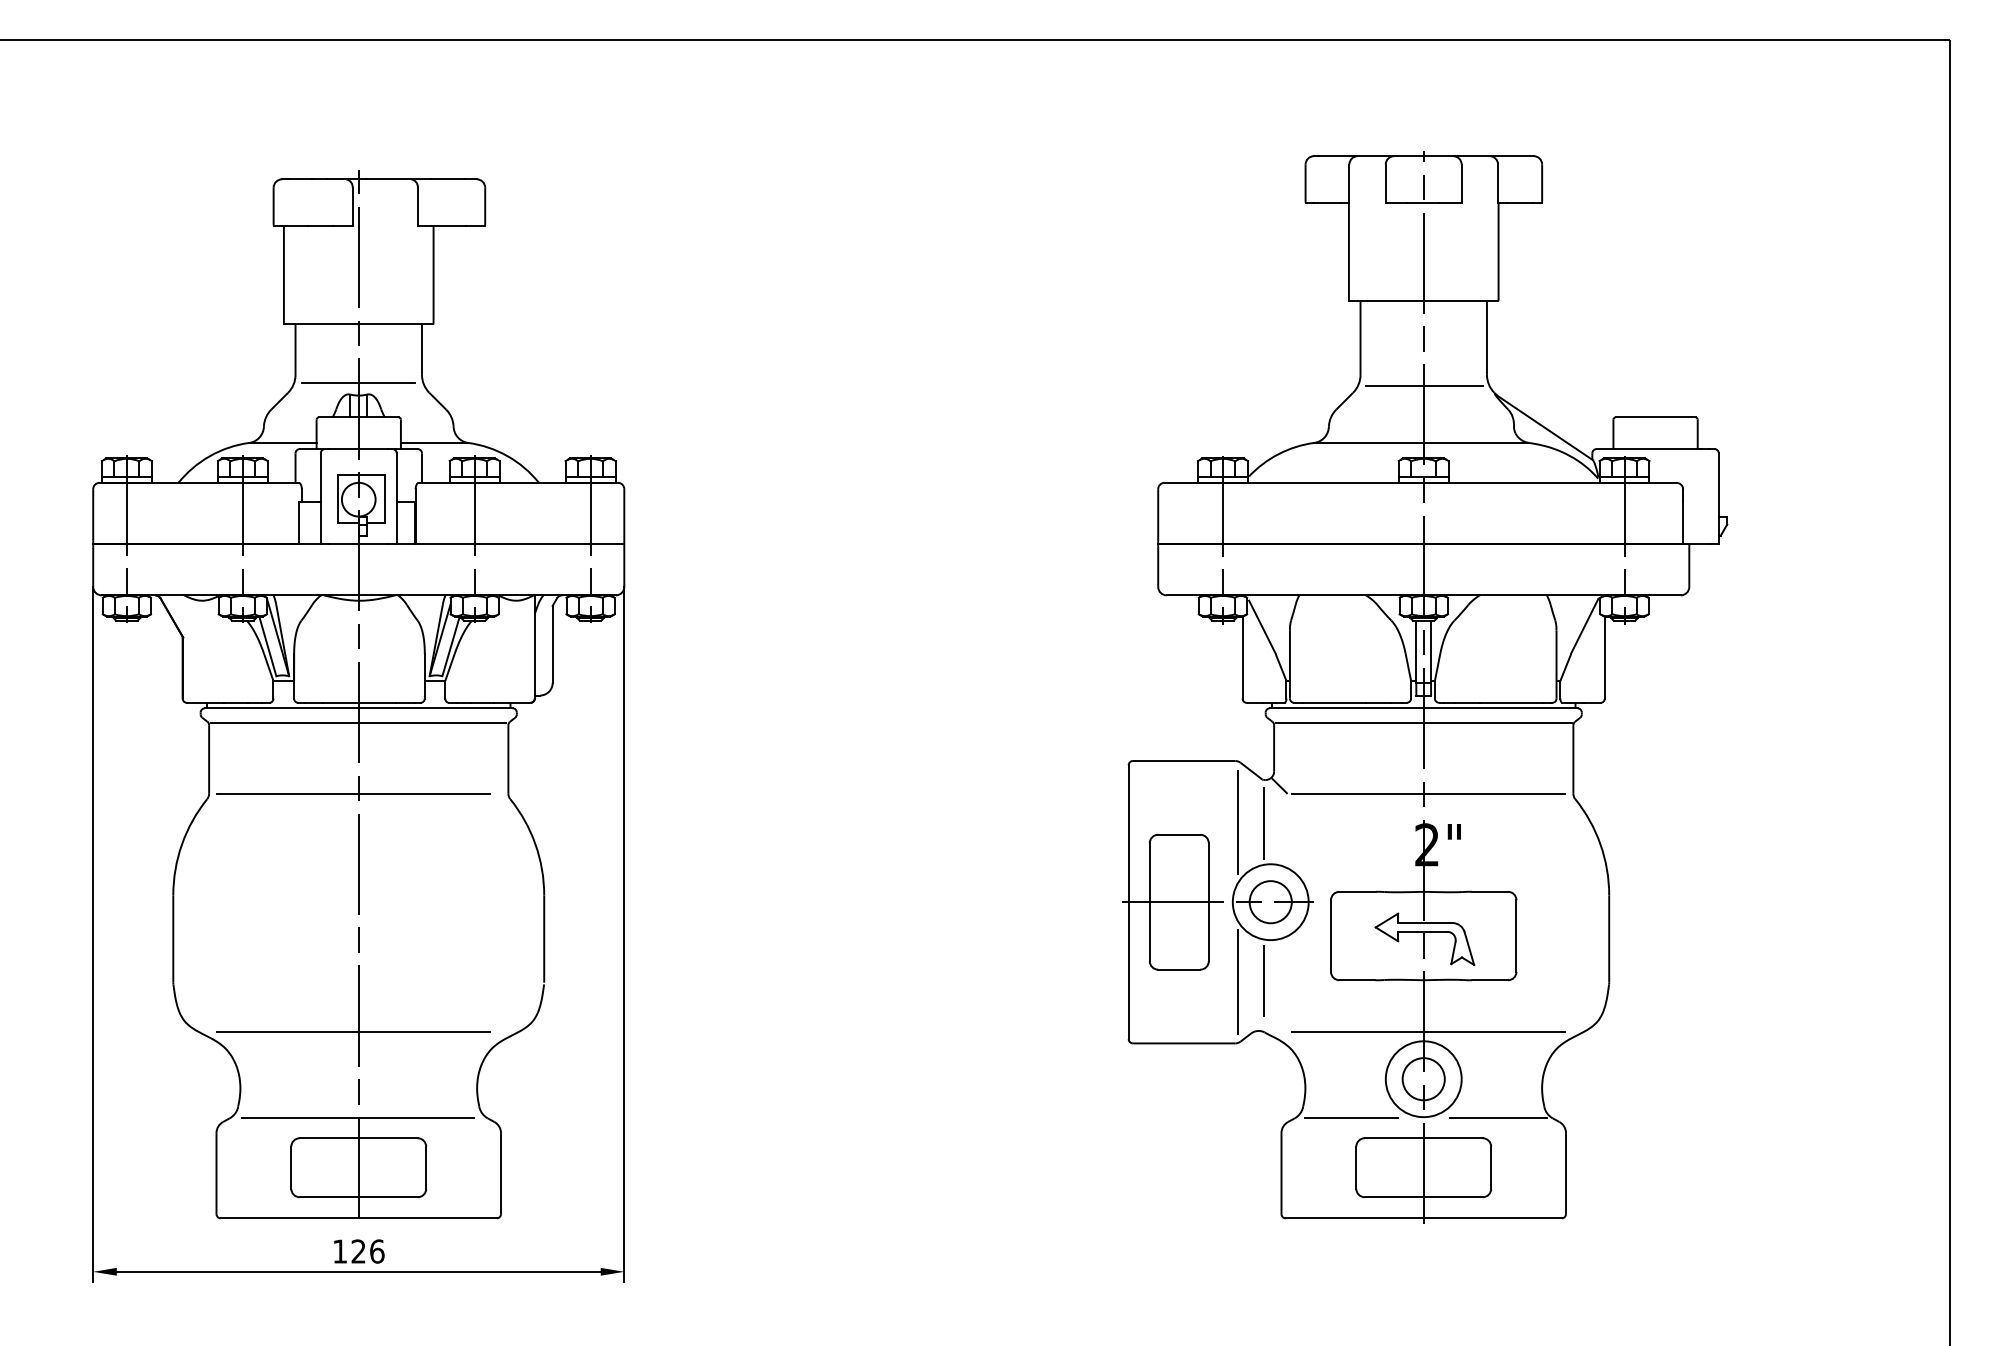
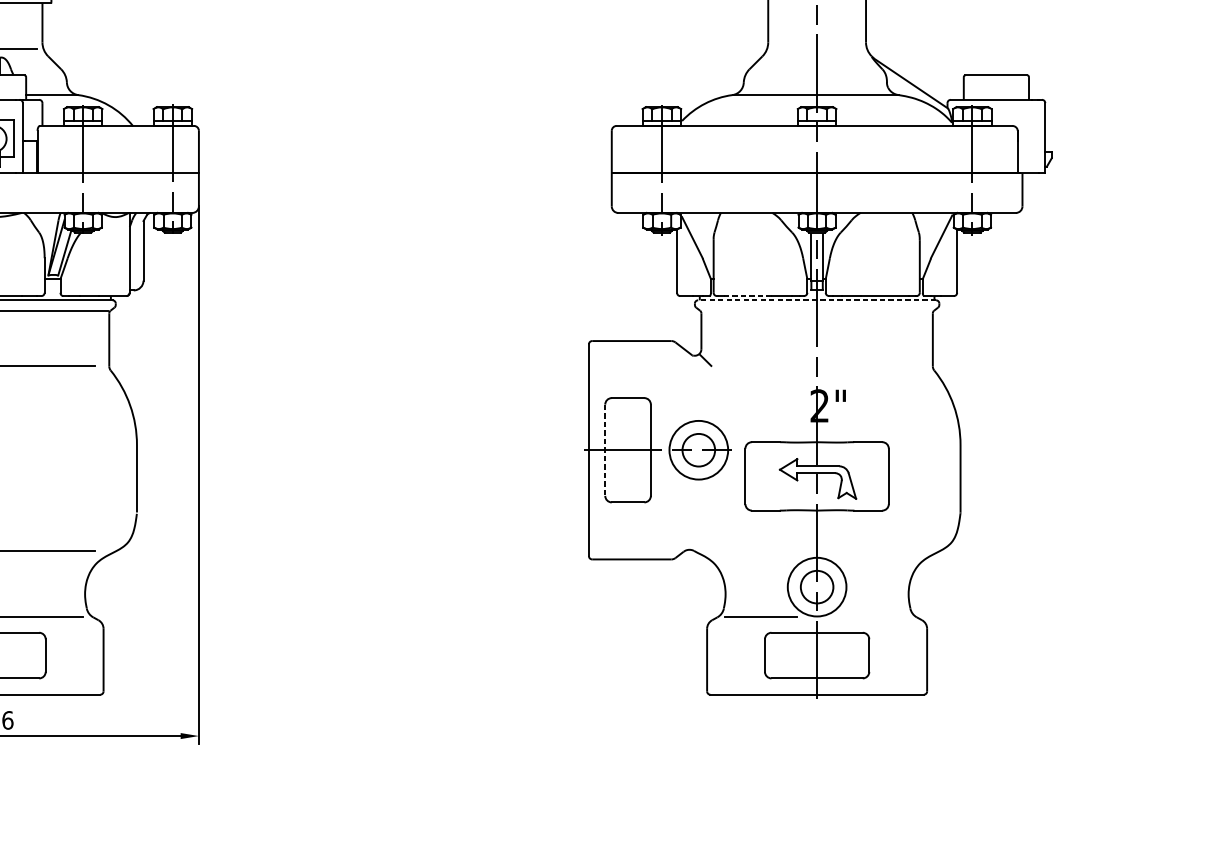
line: (1424, 386) -> (817, 51), removed
line: (1334, 702) -> (748, 295), solid -> dashed
line: (1423, 708) -> (816, 300), solid -> dashed
line: (1423, 722) -> (816, 311), removed
line: (1428, 793) -> (820, 366), removed
line: (1237, 822) -> (673, 388), removed
line: (1264, 823) -> (693, 389), removed
line: (1149, 902) -> (605, 450), solid -> dashed
line: (1264, 980) -> (693, 510), removed
line: (1237, 981) -> (673, 511), removed
line: (1428, 1032) -> (820, 551), removed
line: (1498, 1118) -> (874, 617), removed

